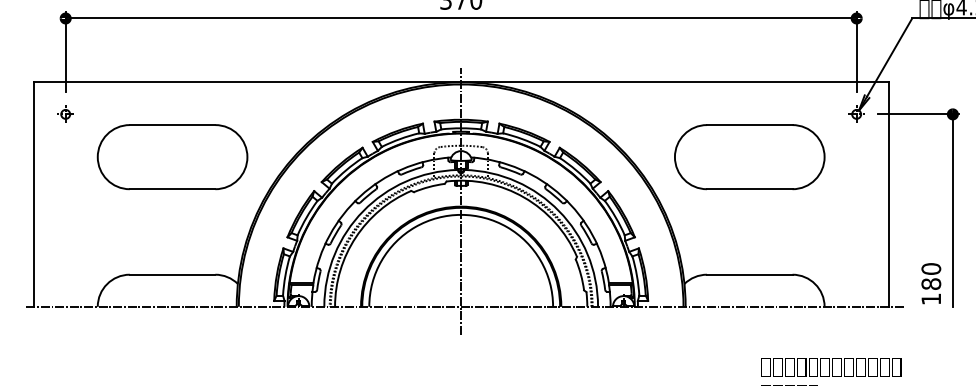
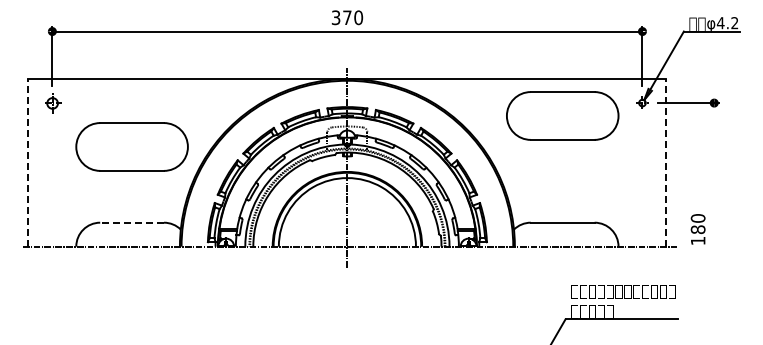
part: (64, 113) -> (51, 102), size x1.6
part: (171, 156) -> (131, 146), moved
part: (749, 156) -> (562, 115), moved
line: (33, 194) -> (28, 162), solid -> dashed
line: (888, 194) -> (666, 162), solid -> dashed
line: (953, 210) -> (714, 174), removed
line: (173, 274) -> (132, 222), solid -> dashed

